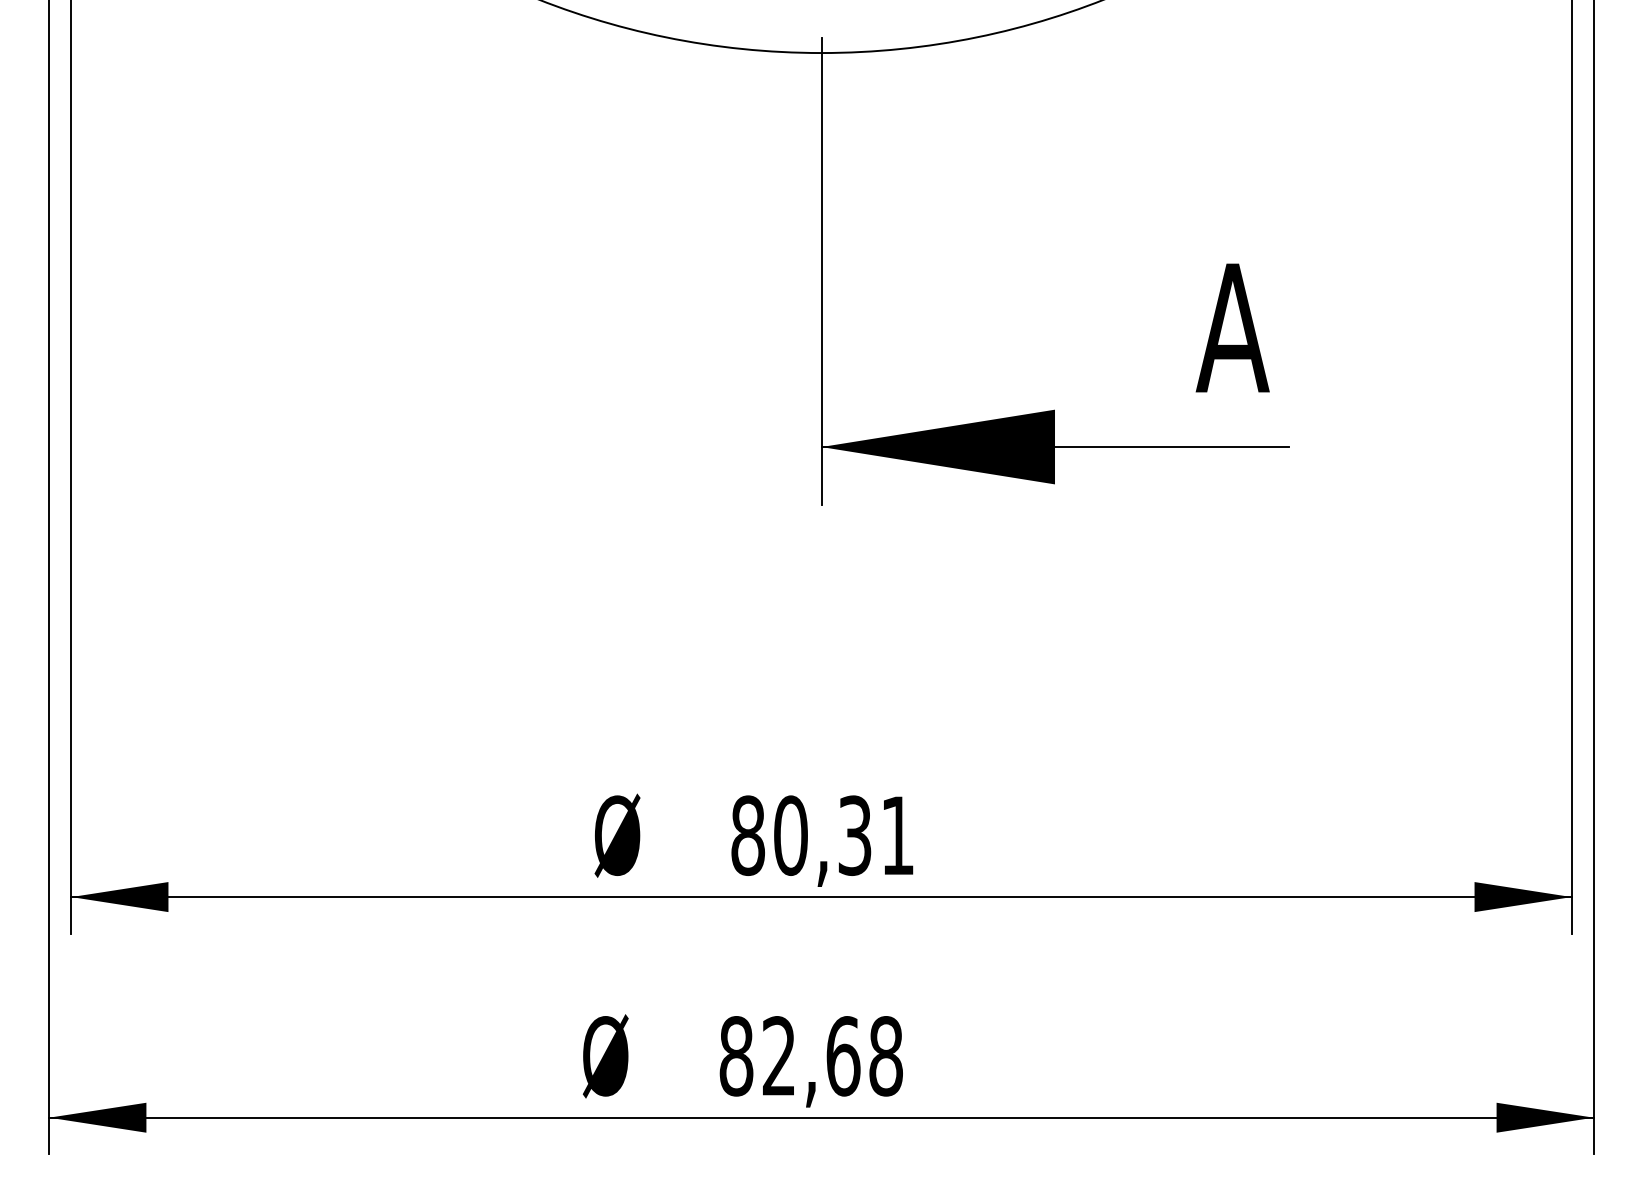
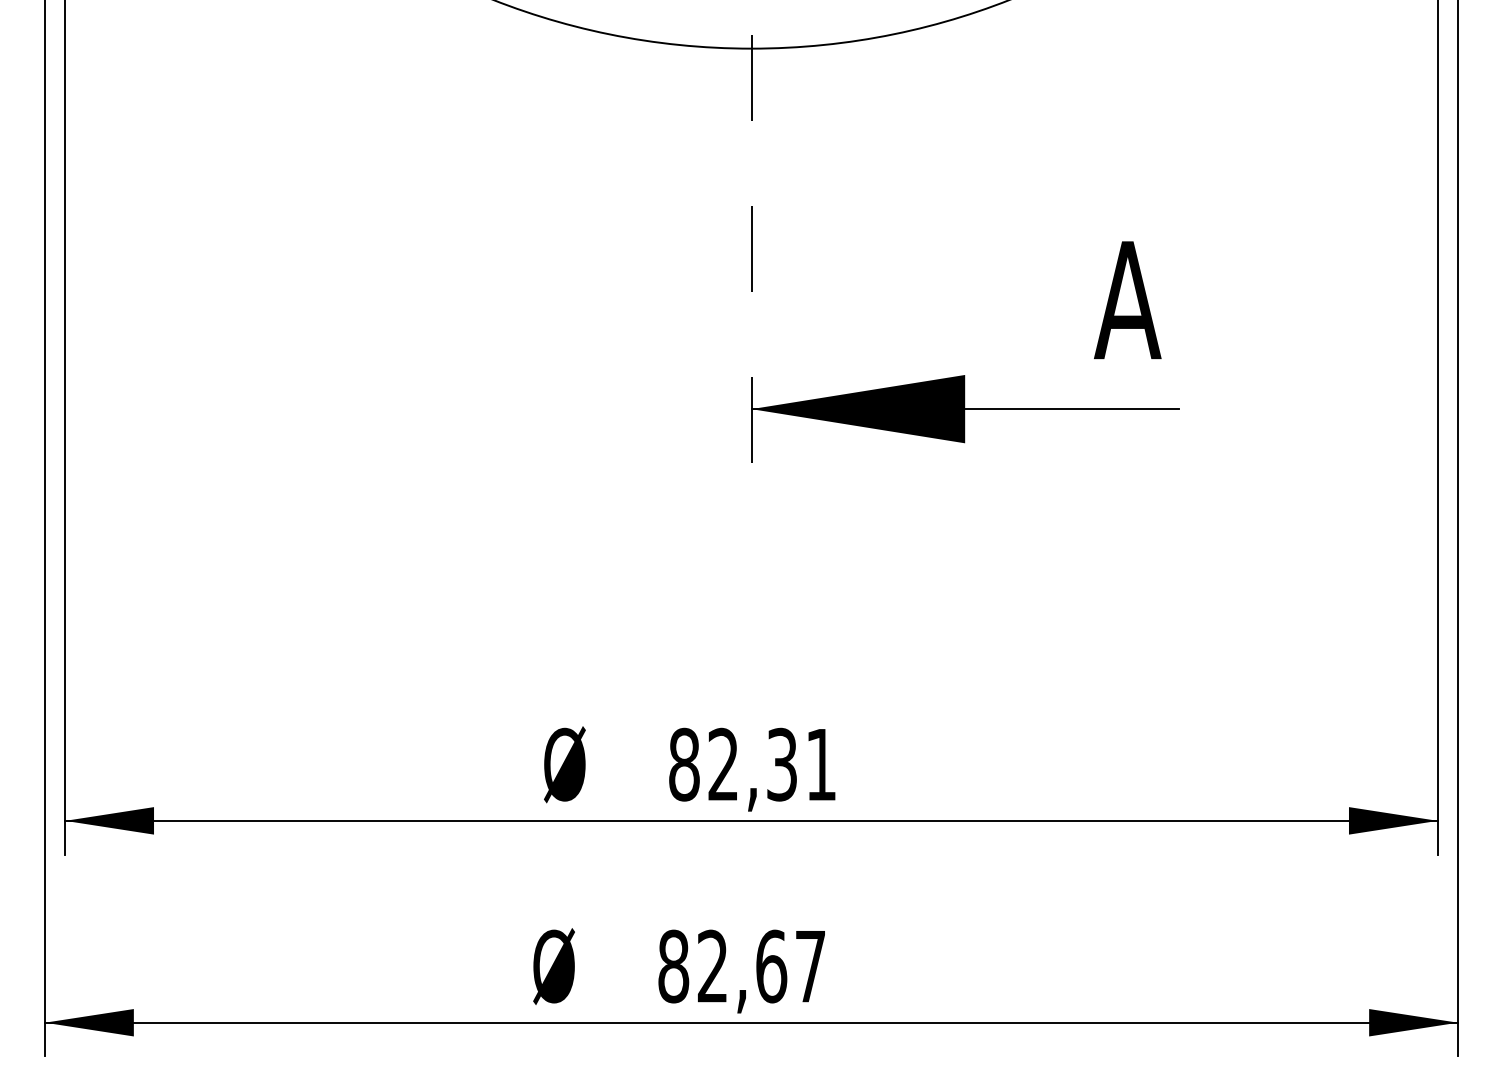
line: (821, 271) -> (751, 248), solid -> dashed
text: (790, 835) -> (723, 764), 80,31 -> 82,31
text: (885, 1056) -> (810, 966), 82,68 -> 82,67

